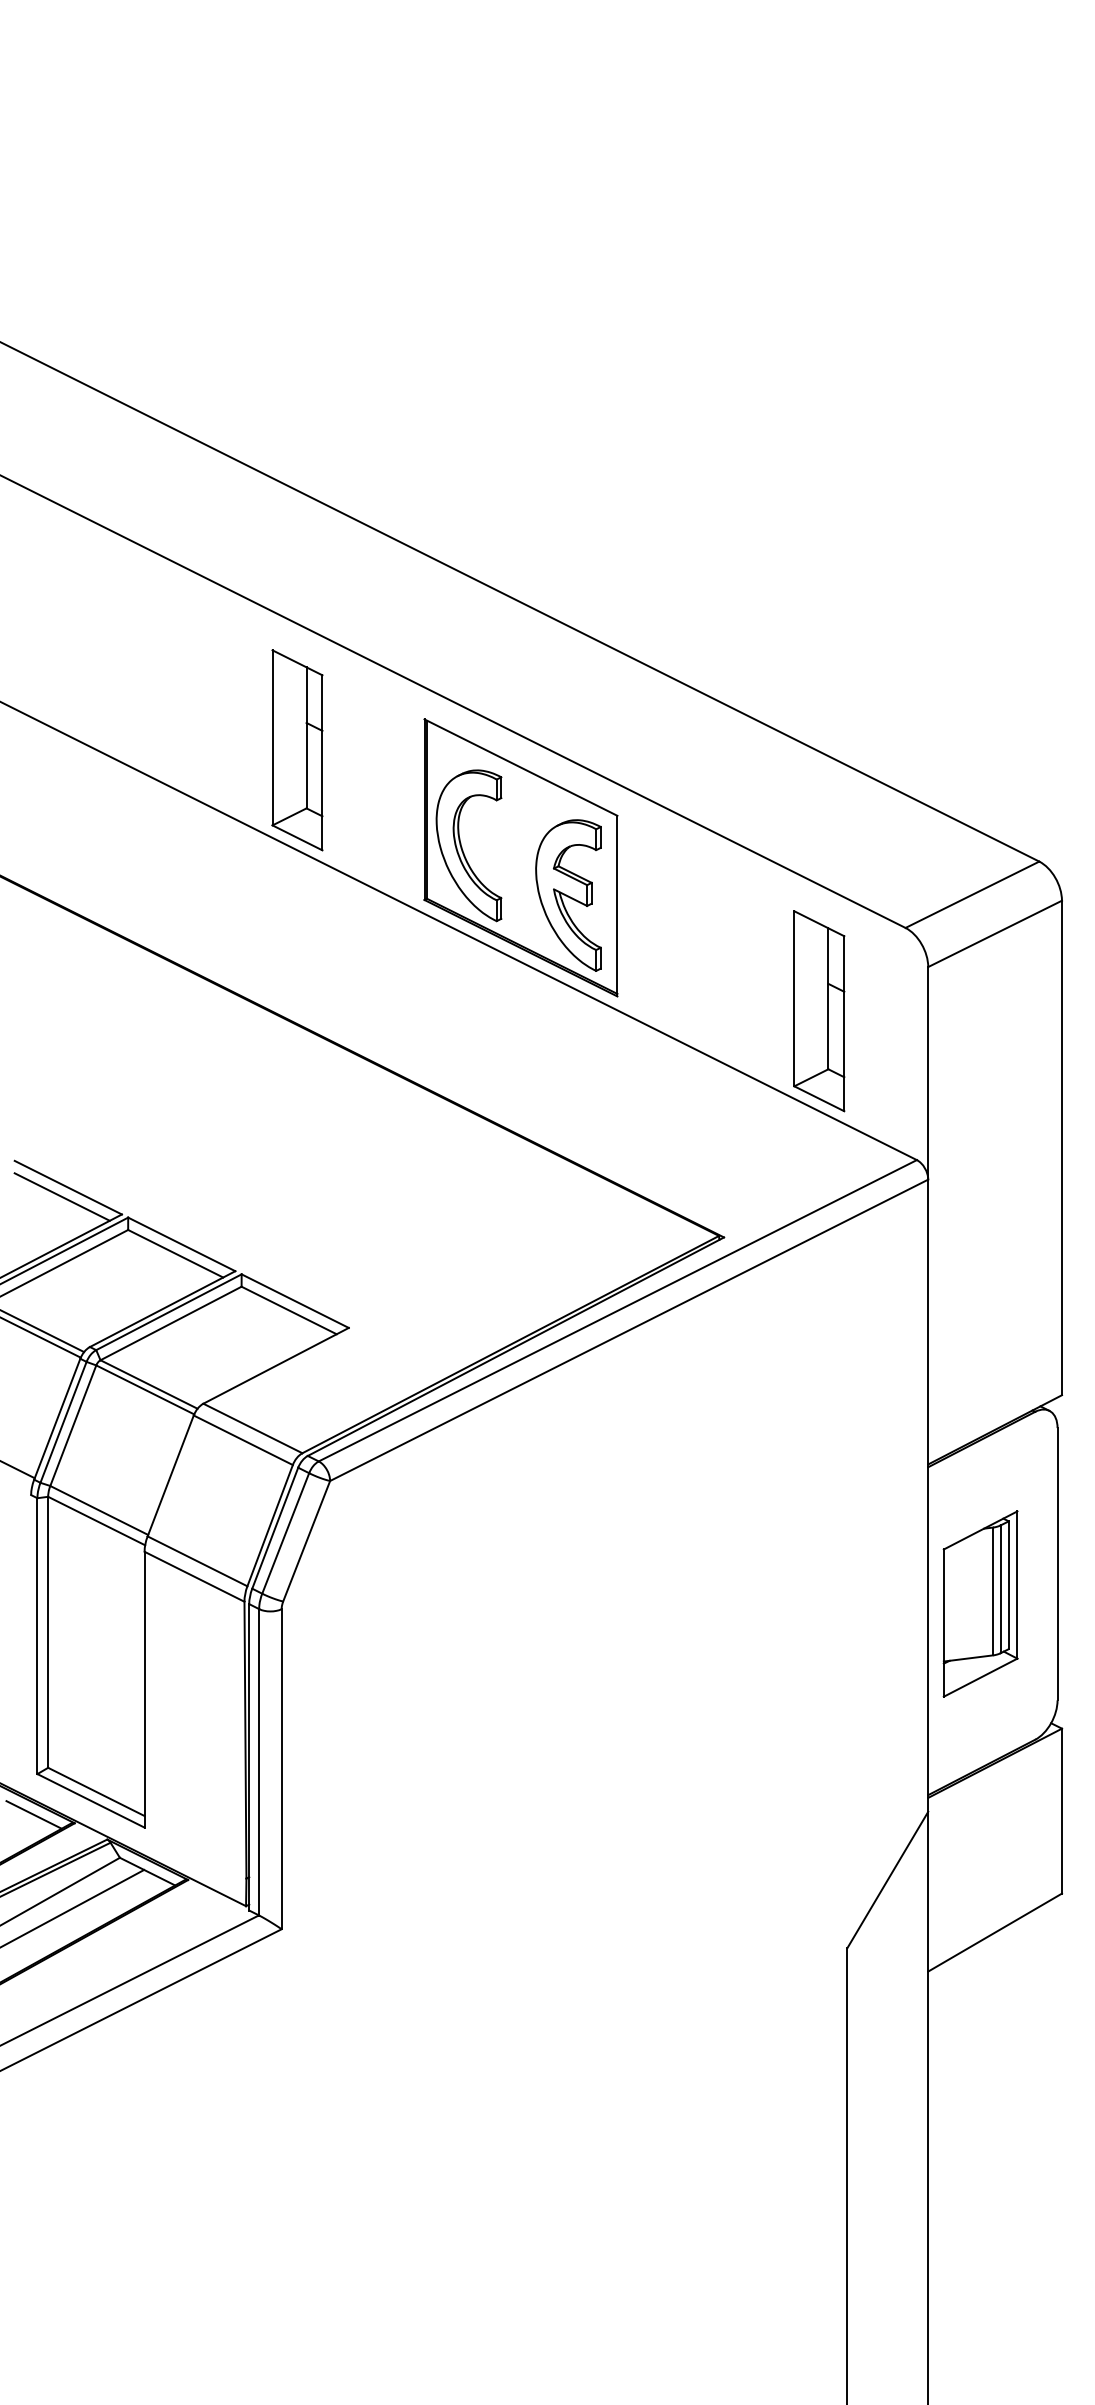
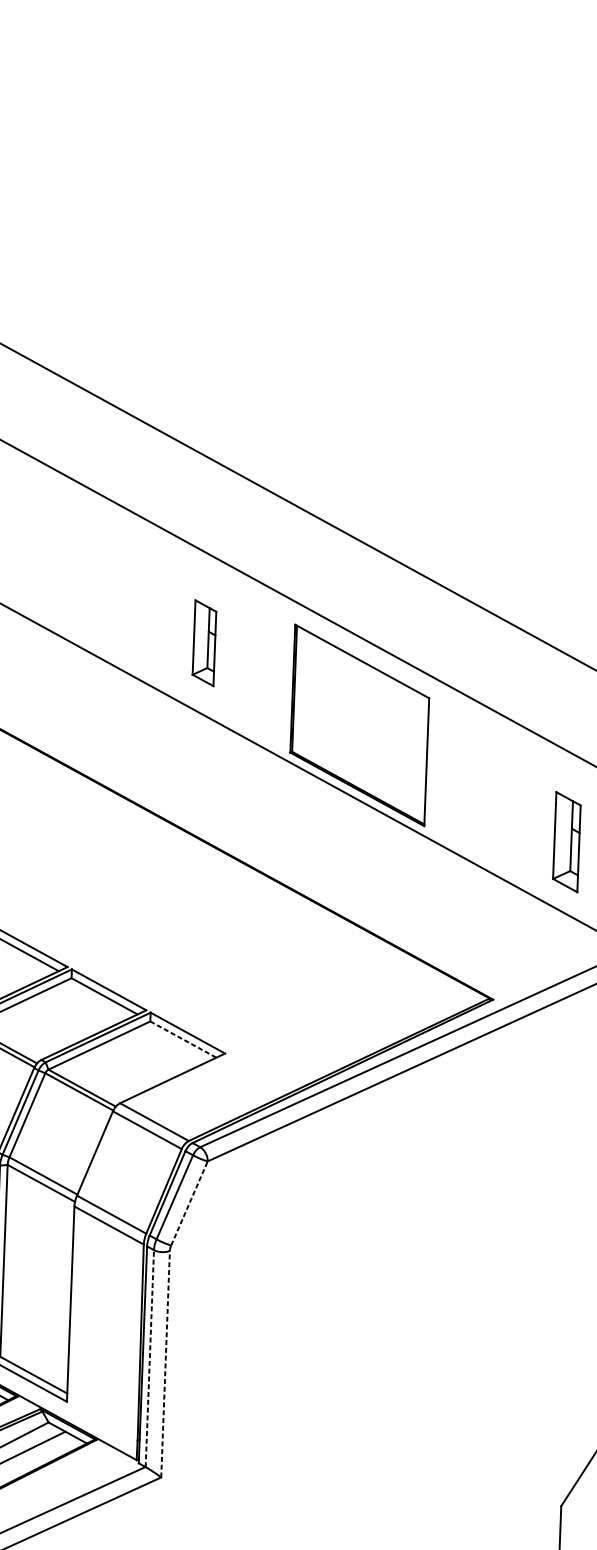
part: (297, 750) -> (204, 643), size x0.6
part: (462, 847) -> (318, 716), removed
part: (568, 895) -> (392, 753), removed
part: (819, 1011) -> (566, 842), size x0.7
line: (289, 1310) -> (183, 1039), solid -> dashed
line: (306, 1541) -> (189, 1203), solid -> dashed
line: (259, 1761) -> (150, 1358), solid -> dashed
line: (281, 1768) -> (165, 1363), solid -> dashed

